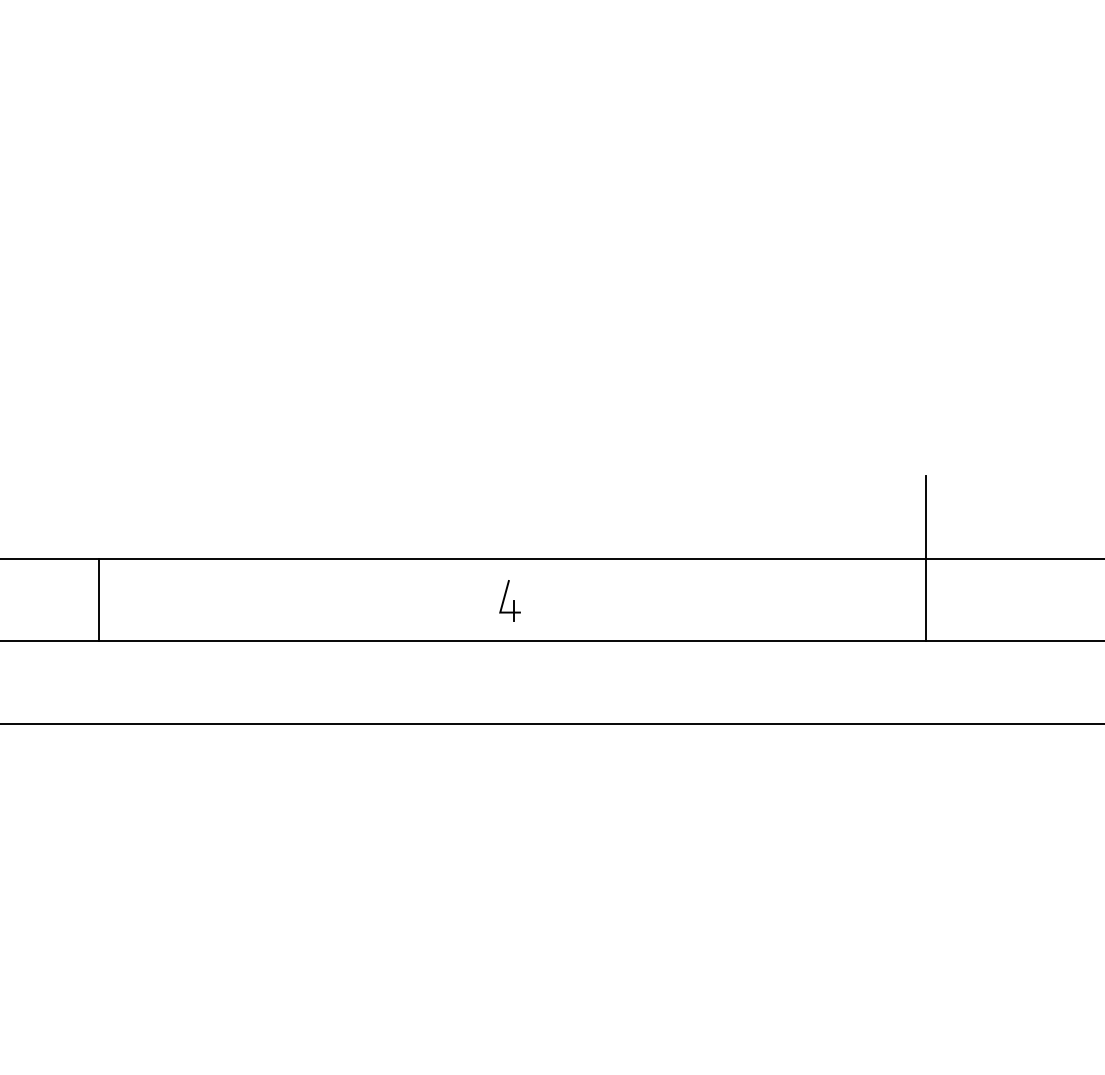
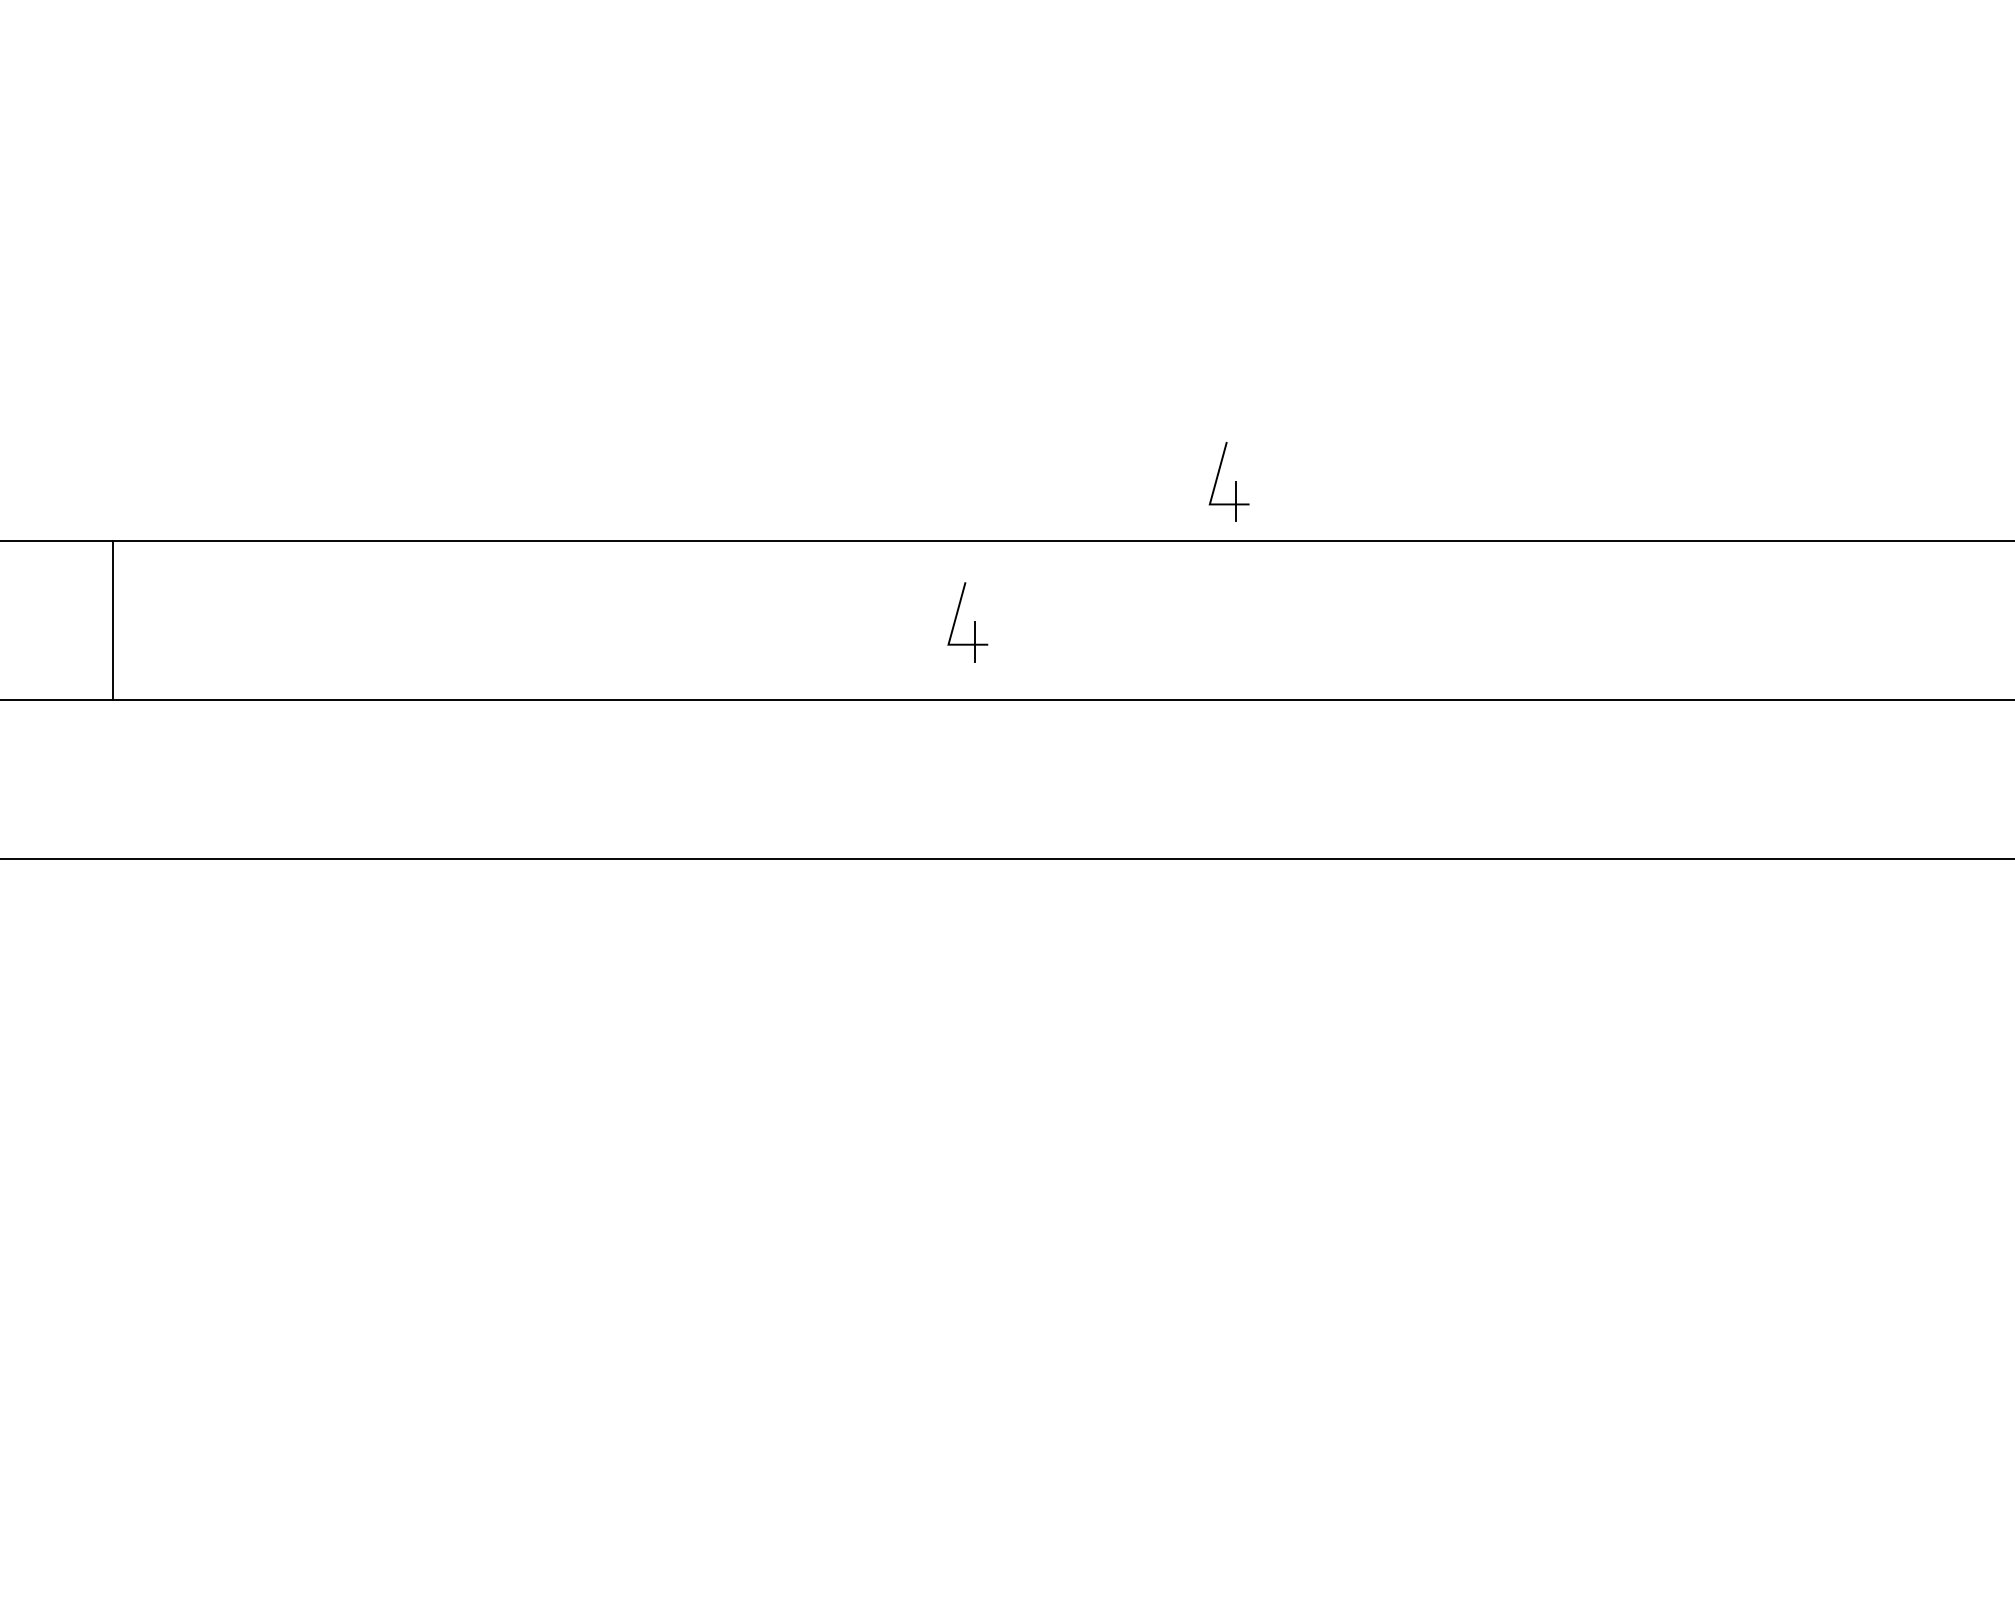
part: (645, 527) -> (1227, 481), added
line: (926, 558) -> (1767, 540), removed
line: (99, 599) -> (113, 619), moved

